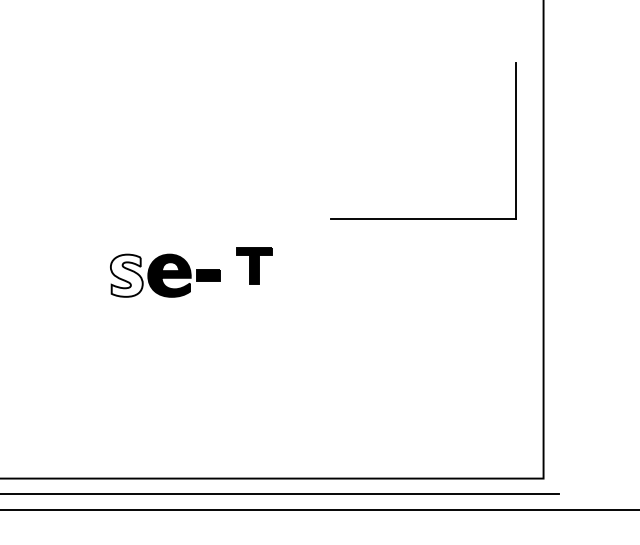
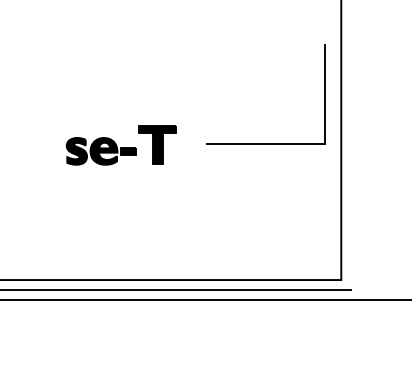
part: (422, 217) -> (265, 143), moved
part: (253, 264) -> (157, 144), size x1.67
fill: (126, 274) -> (76, 150), added

